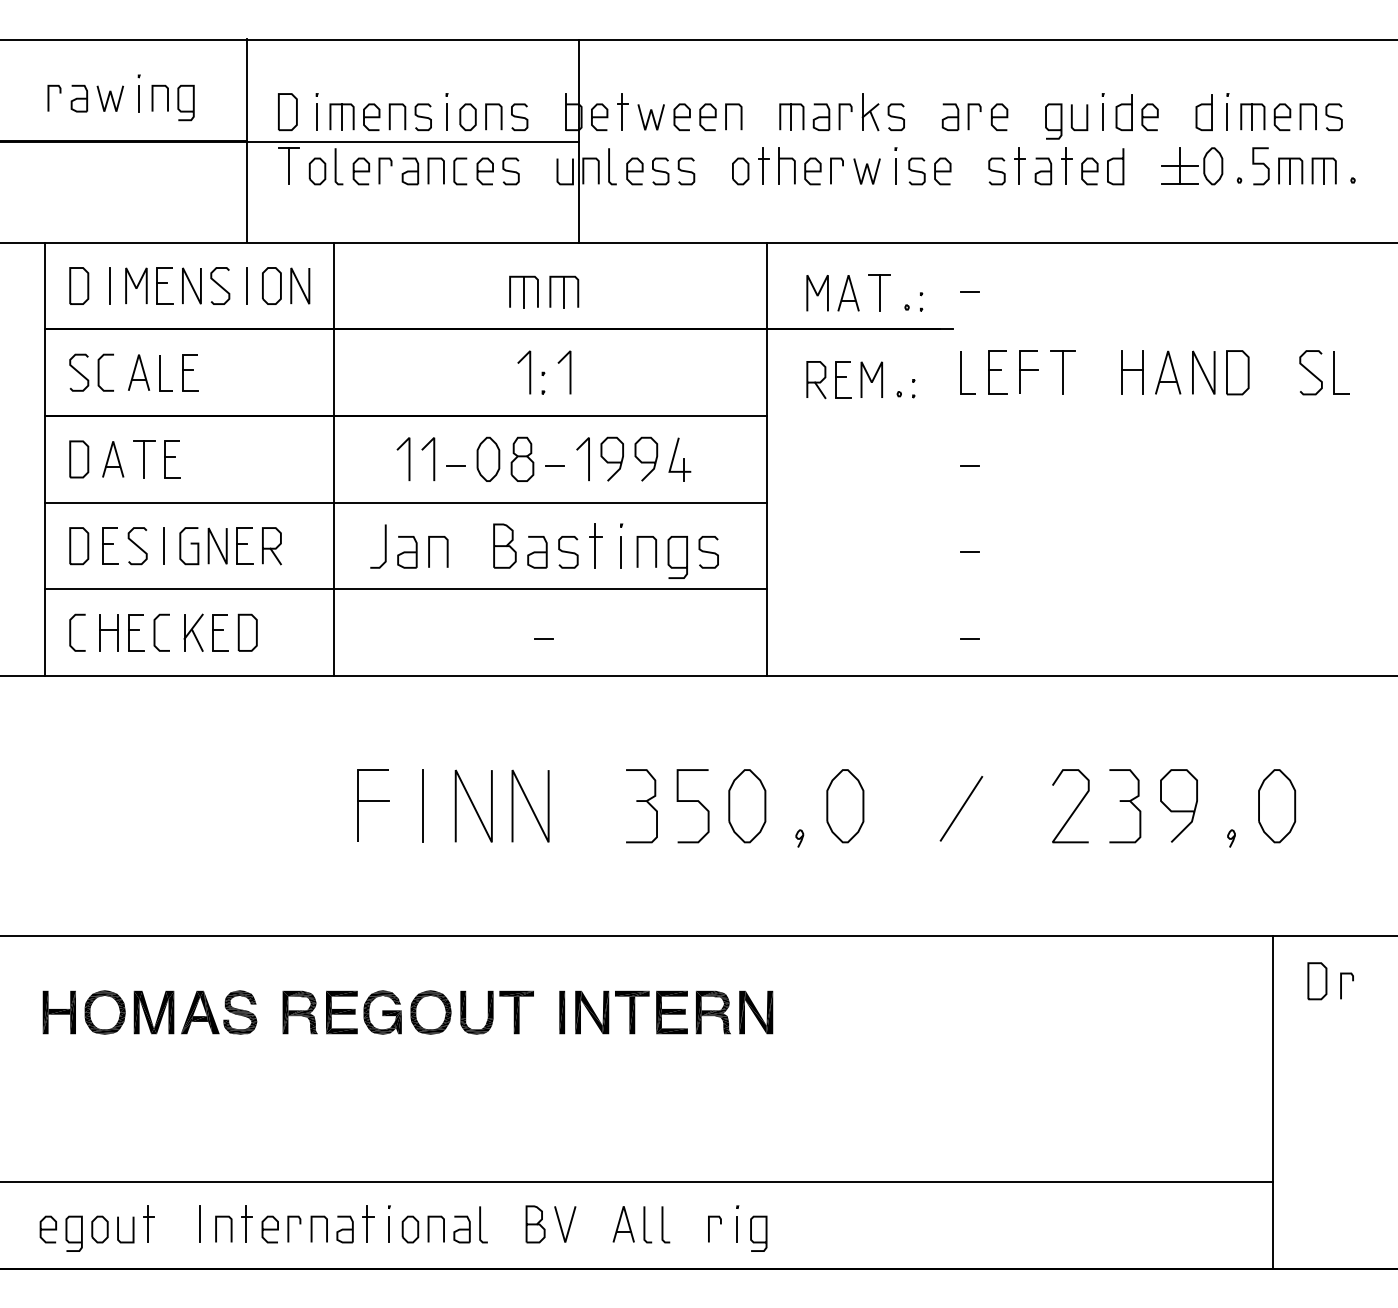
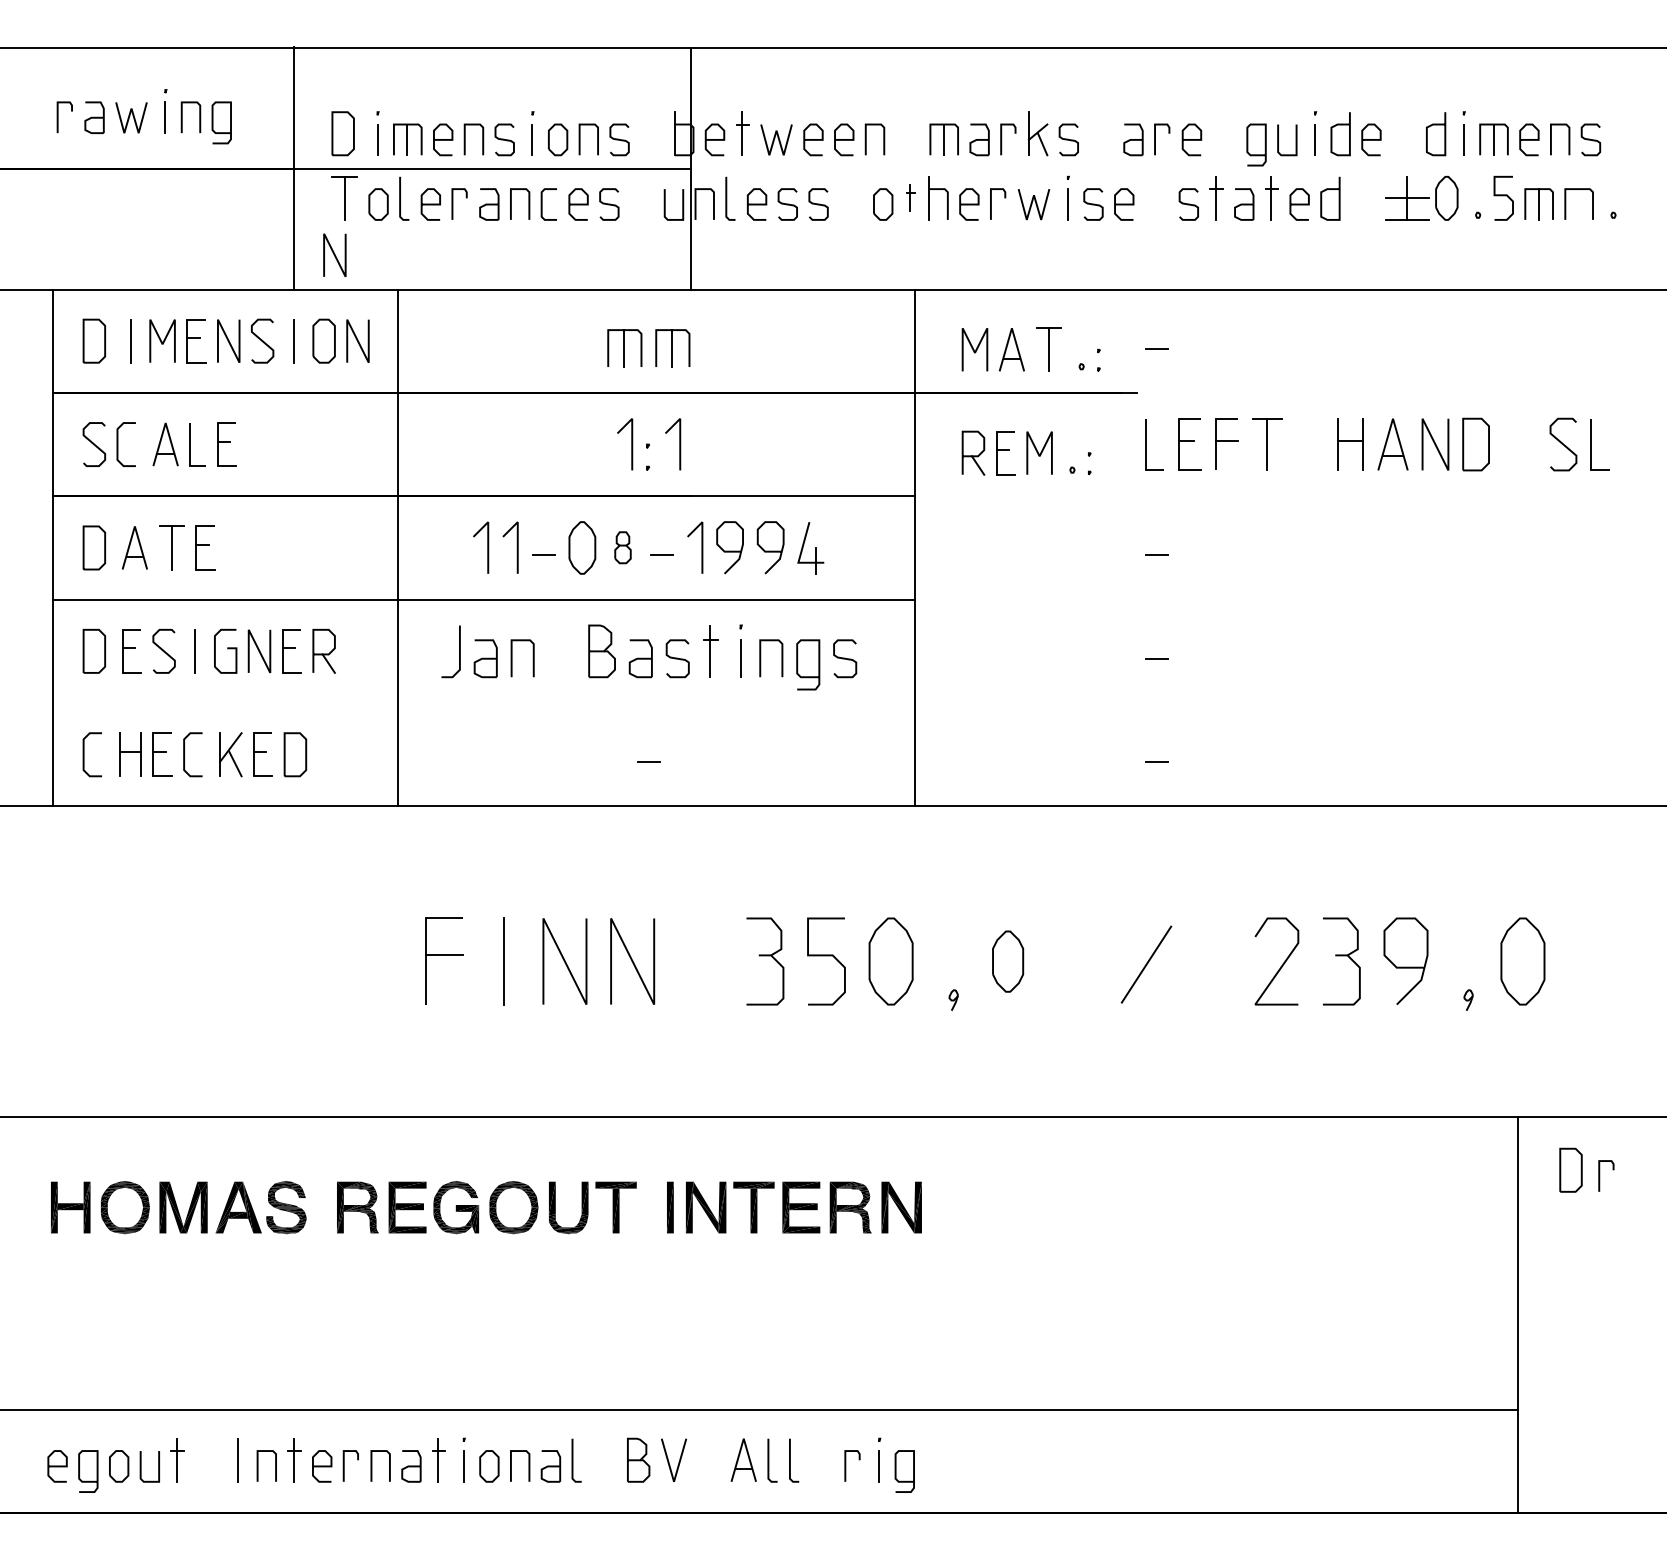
part: (763, 165) -> (910, 197), size x0.6
line: (1323, 171) -> (1578, 204), removed
line: (280, 213) -> (334, 254), added
part: (522, 458) -> (623, 546), size x0.6
line: (405, 589) -> (483, 703), removed
part: (845, 806) -> (1008, 961), size x0.7

